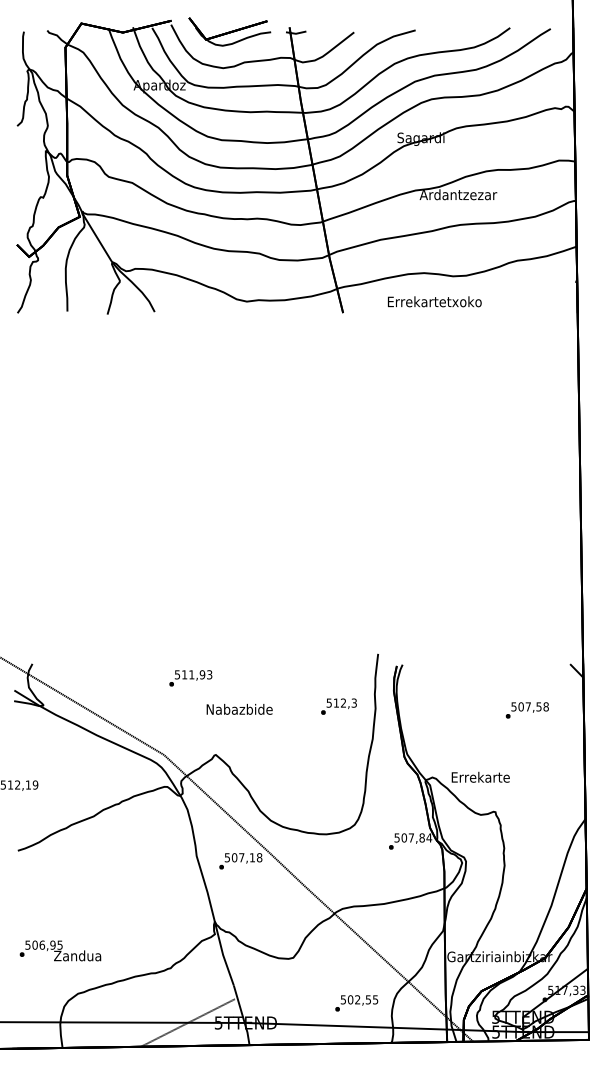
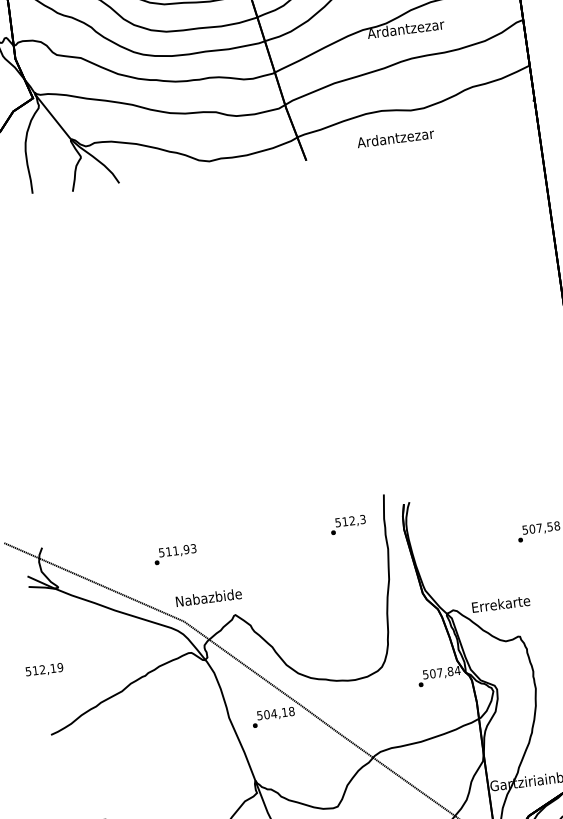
text: (434, 301) -> (395, 137), Errekartetxoko -> Ardantzezar
text: (190, 678) -> (175, 554), moved
text: (338, 706) -> (347, 524), moved
text: (239, 709) -> (208, 597), moved
text: (241, 857) -> (273, 713), 507,18 -> 504,18

